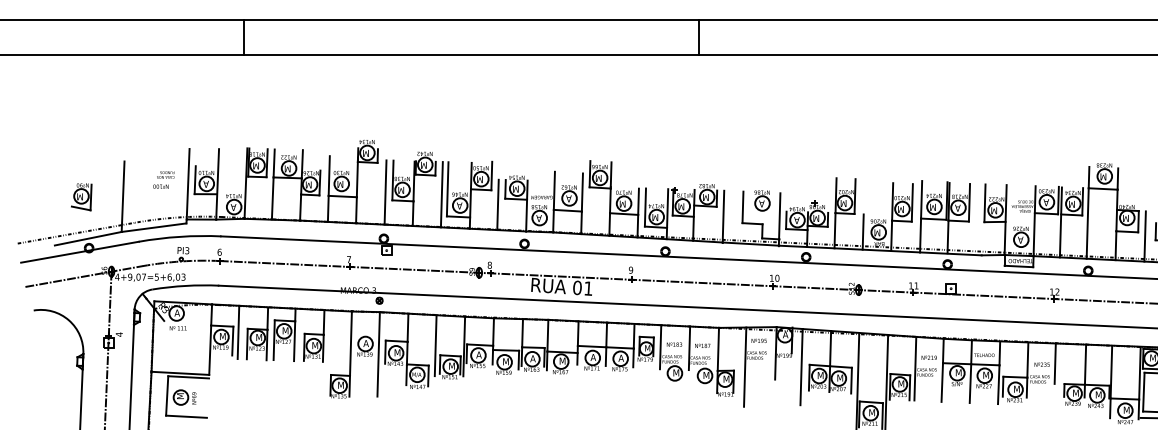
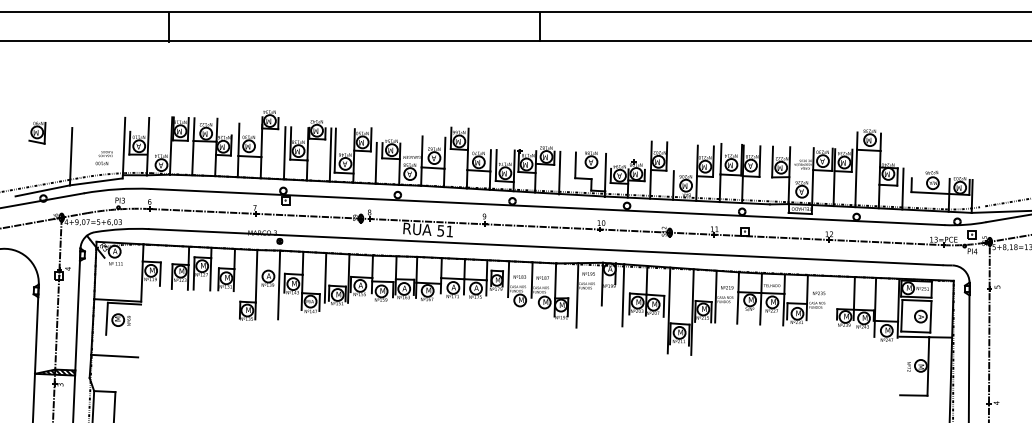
text: (162, 180) -> (103, 158), moved
part: (81, 196) -> (37, 132), moved
text: (576, 287) -> (440, 230), 01 -> 51
line: (237, 331) -> (164, 266), removed
line: (1054, 363) -> (829, 292), removed
line: (186, 416) -> (122, 335), removed

